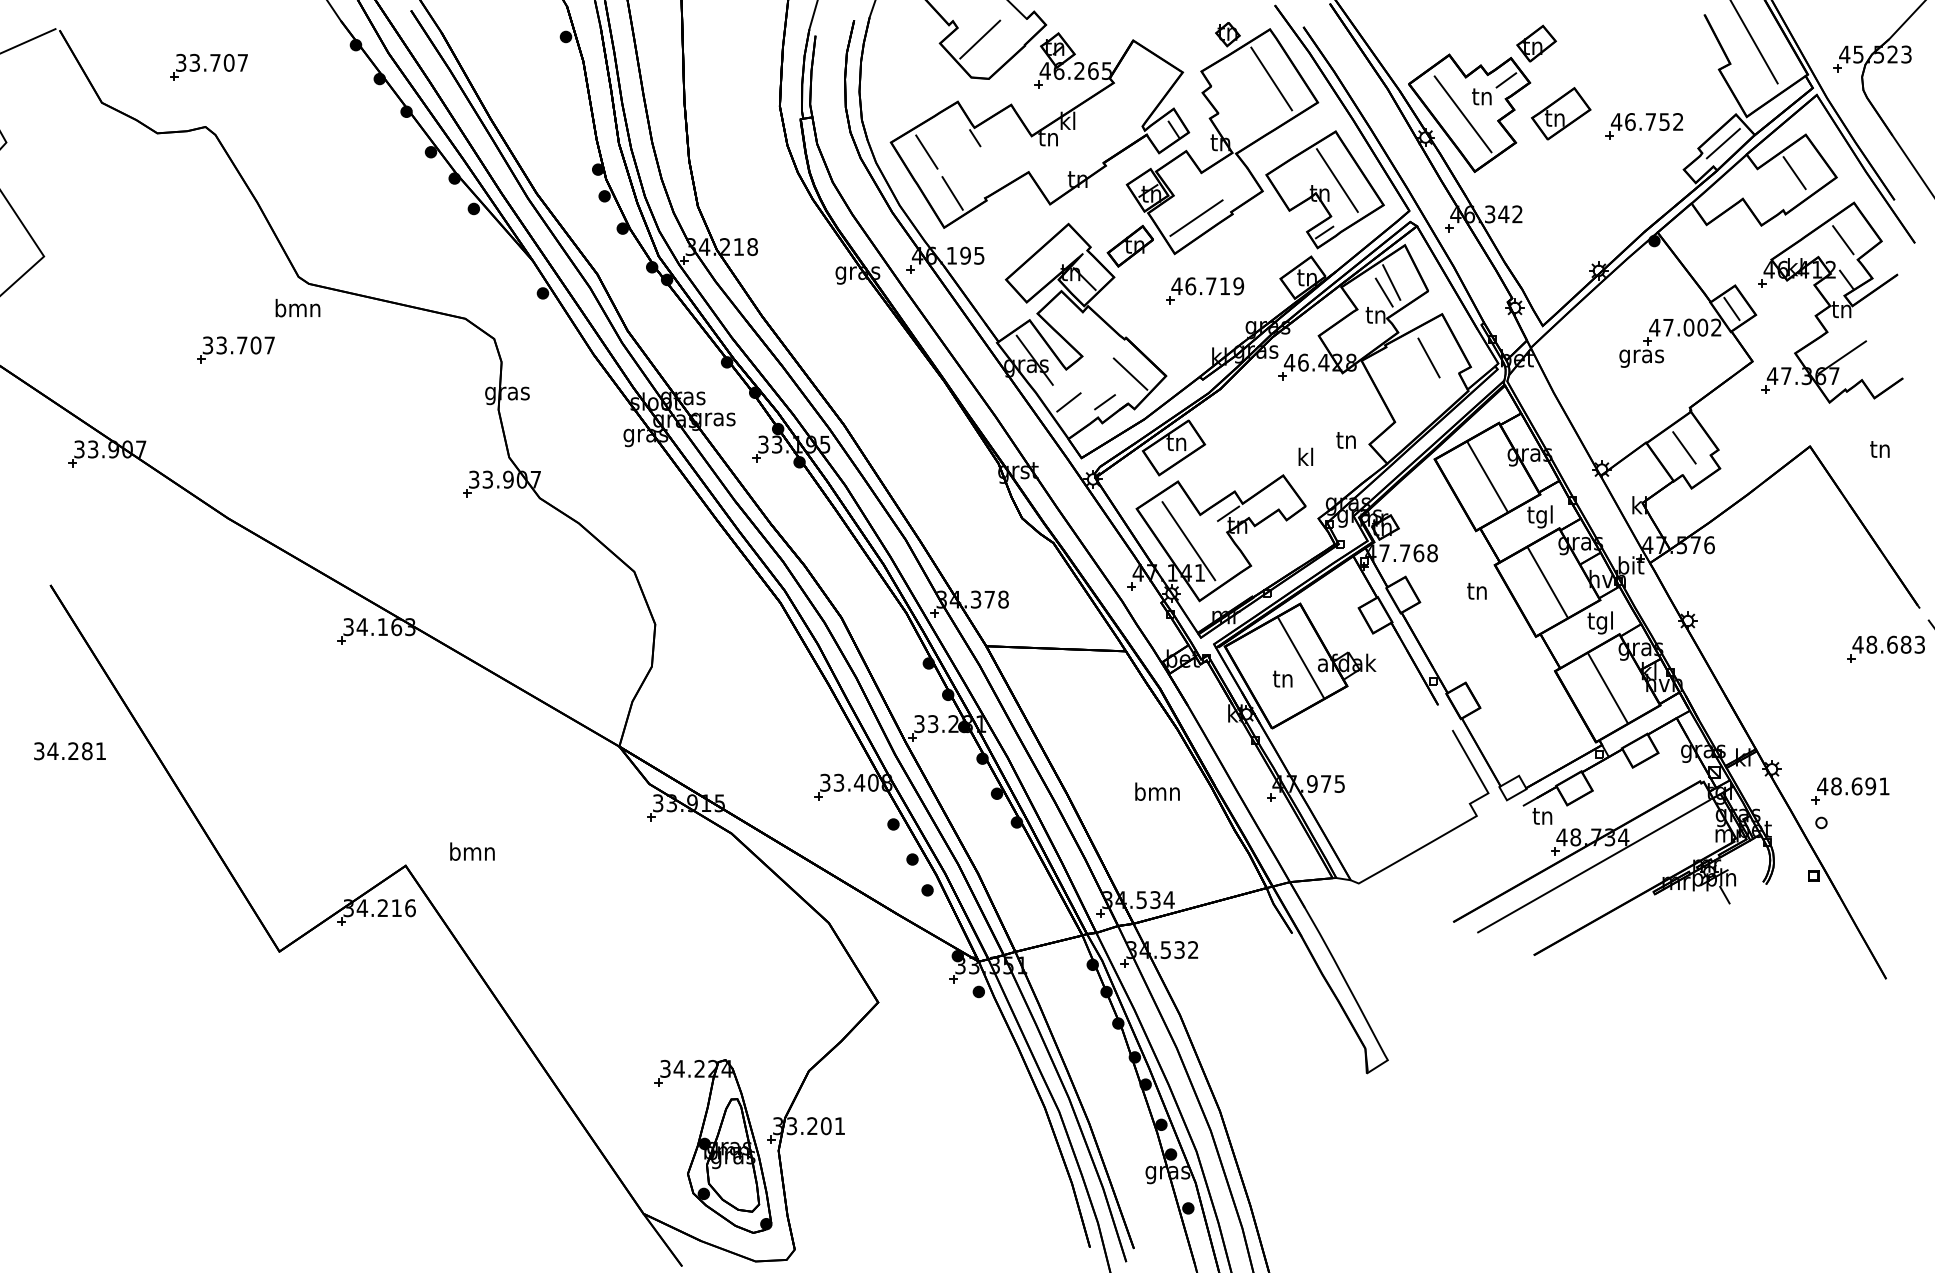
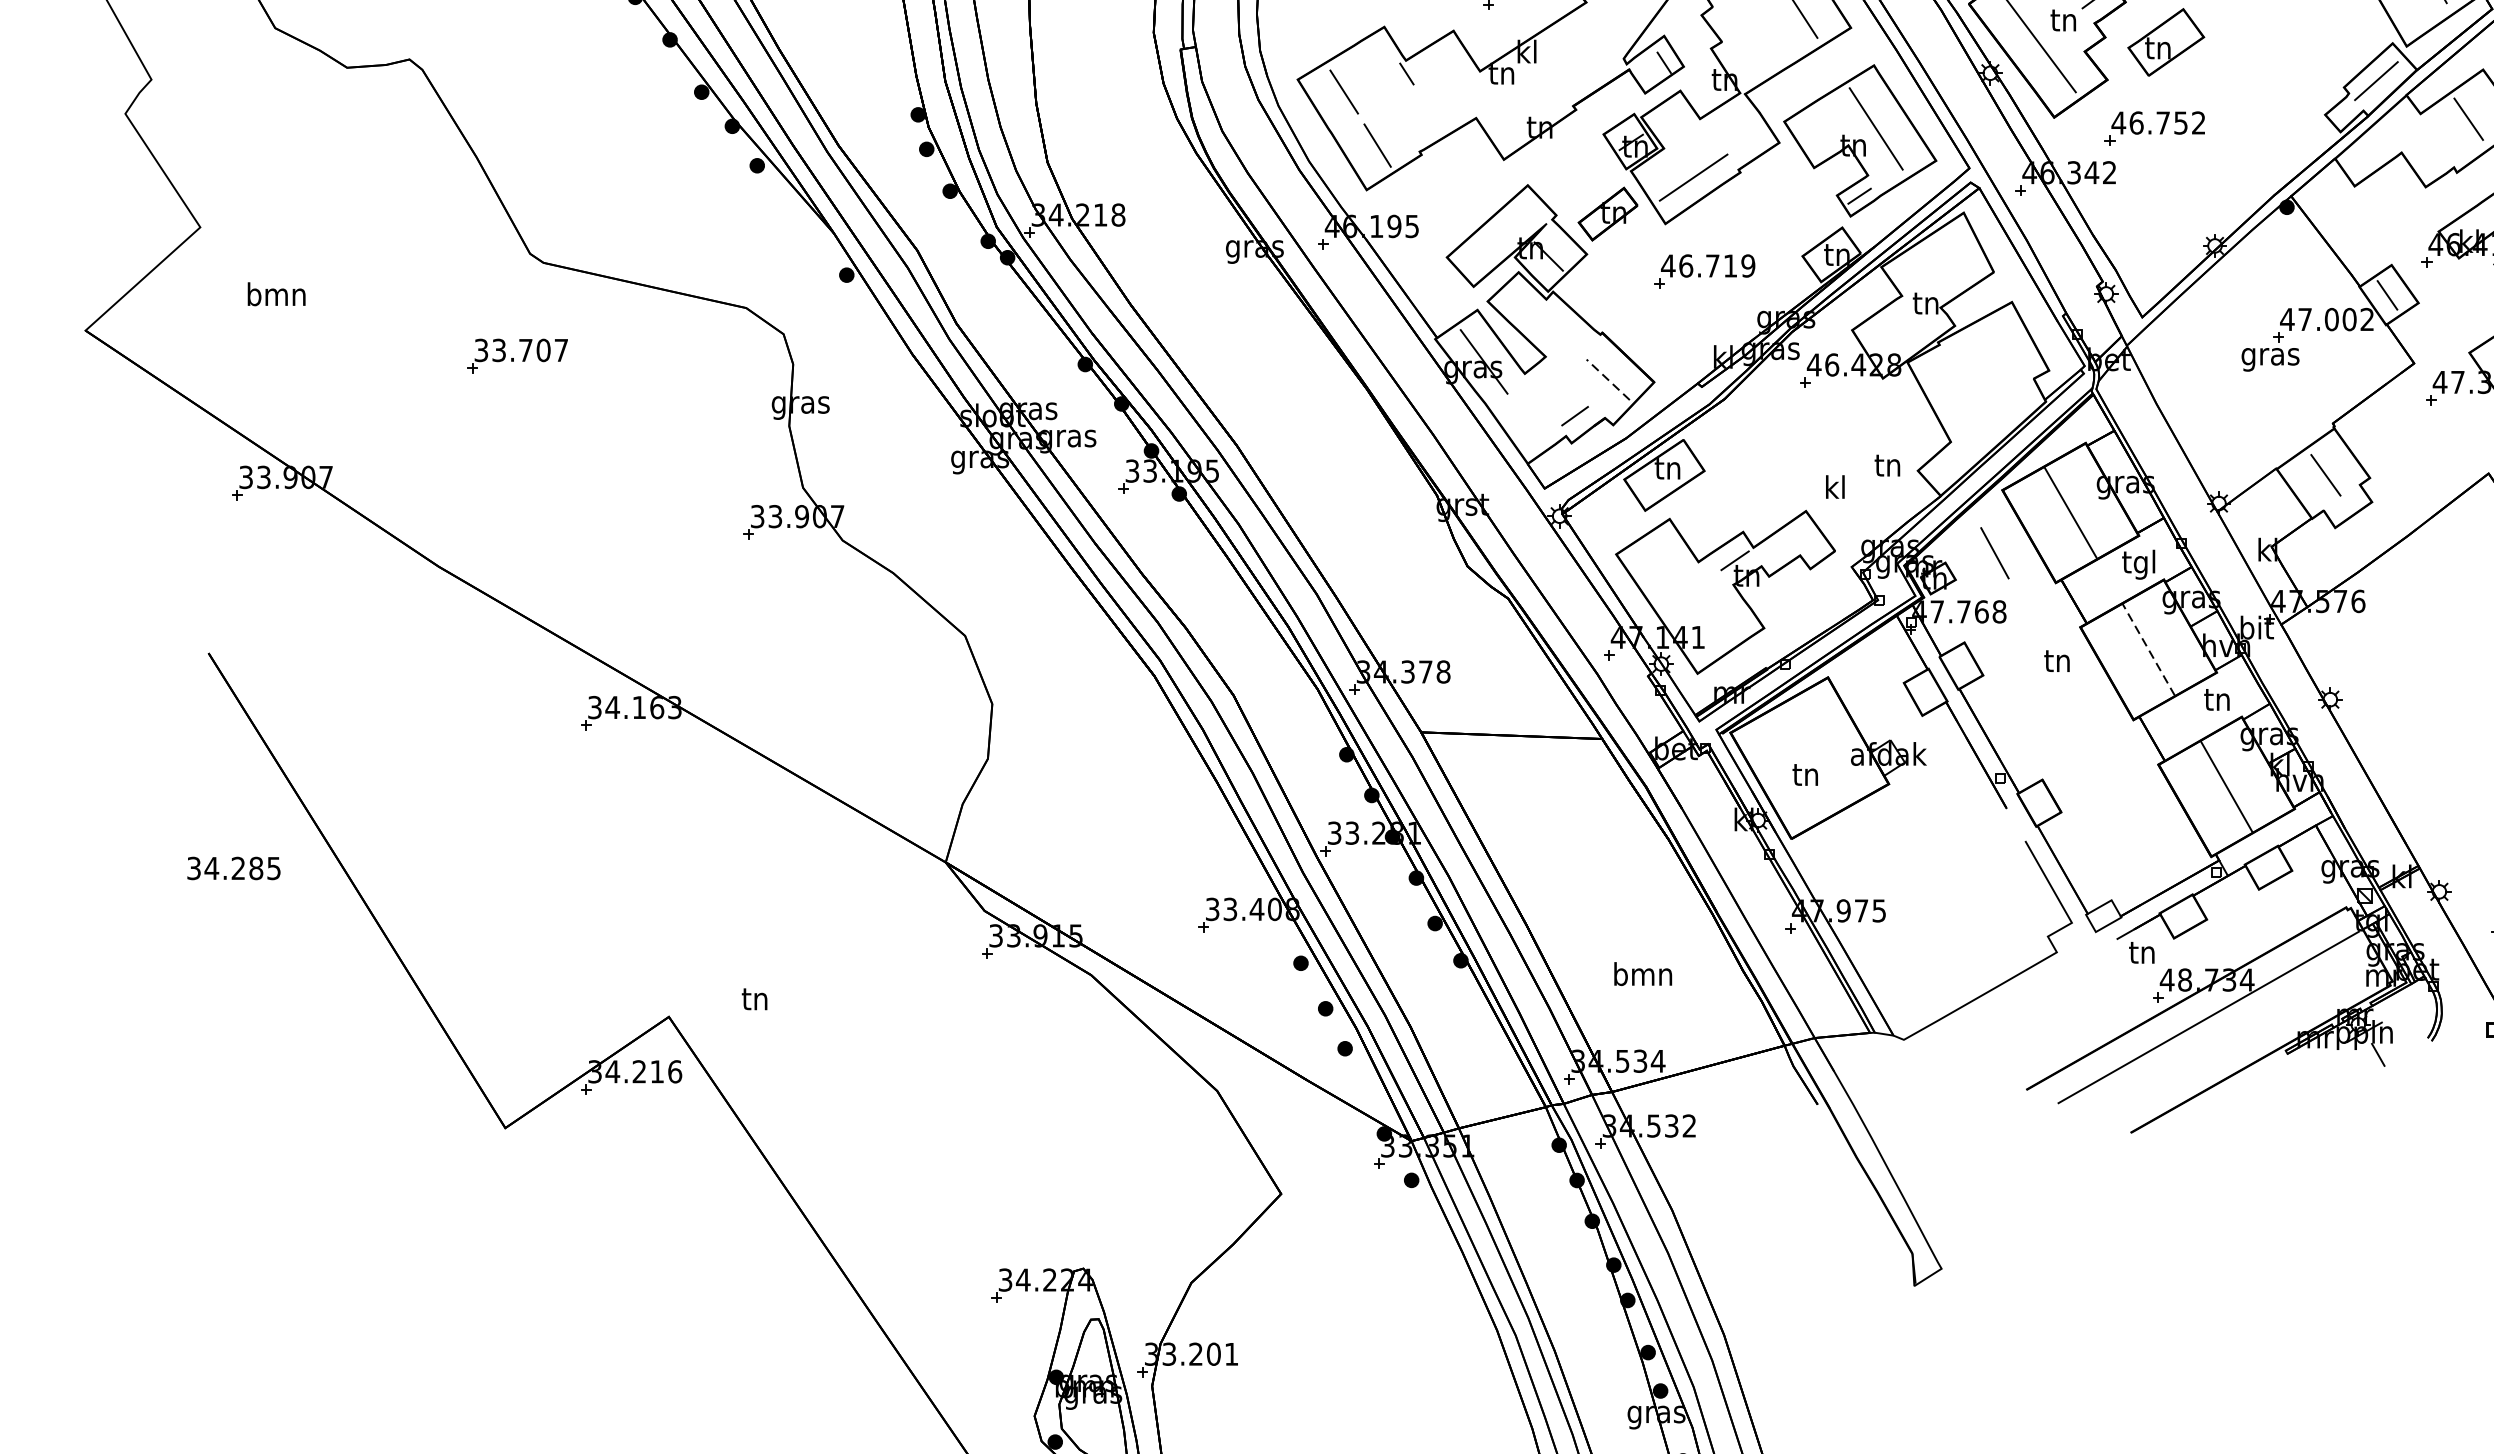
part: (1644, 126) -> (2154, 128), moved
line: (1391, 282) -> (1946, 261), removed
line: (1383, 292) -> (1935, 274), removed
text: (297, 308) -> (276, 294), moved
part: (235, 349) -> (517, 355), moved
line: (1428, 357) -> (1994, 552), moved
line: (1130, 374) -> (1608, 380), solid -> dashed
line: (1068, 402) -> (1527, 416), removed
line: (1188, 541) -> (1683, 596), removed
line: (1547, 582) -> (2148, 649), solid -> dashed
text: (1599, 622) -> (2215, 701), tgl -> tn
line: (1300, 657) -> (1828, 746), removed
text: (100, 751) -> (273, 868), 34.281 -> 34.285
text: (1157, 791) -> (1643, 973), moved
text: (472, 851) -> (755, 998), bmn -> tn

